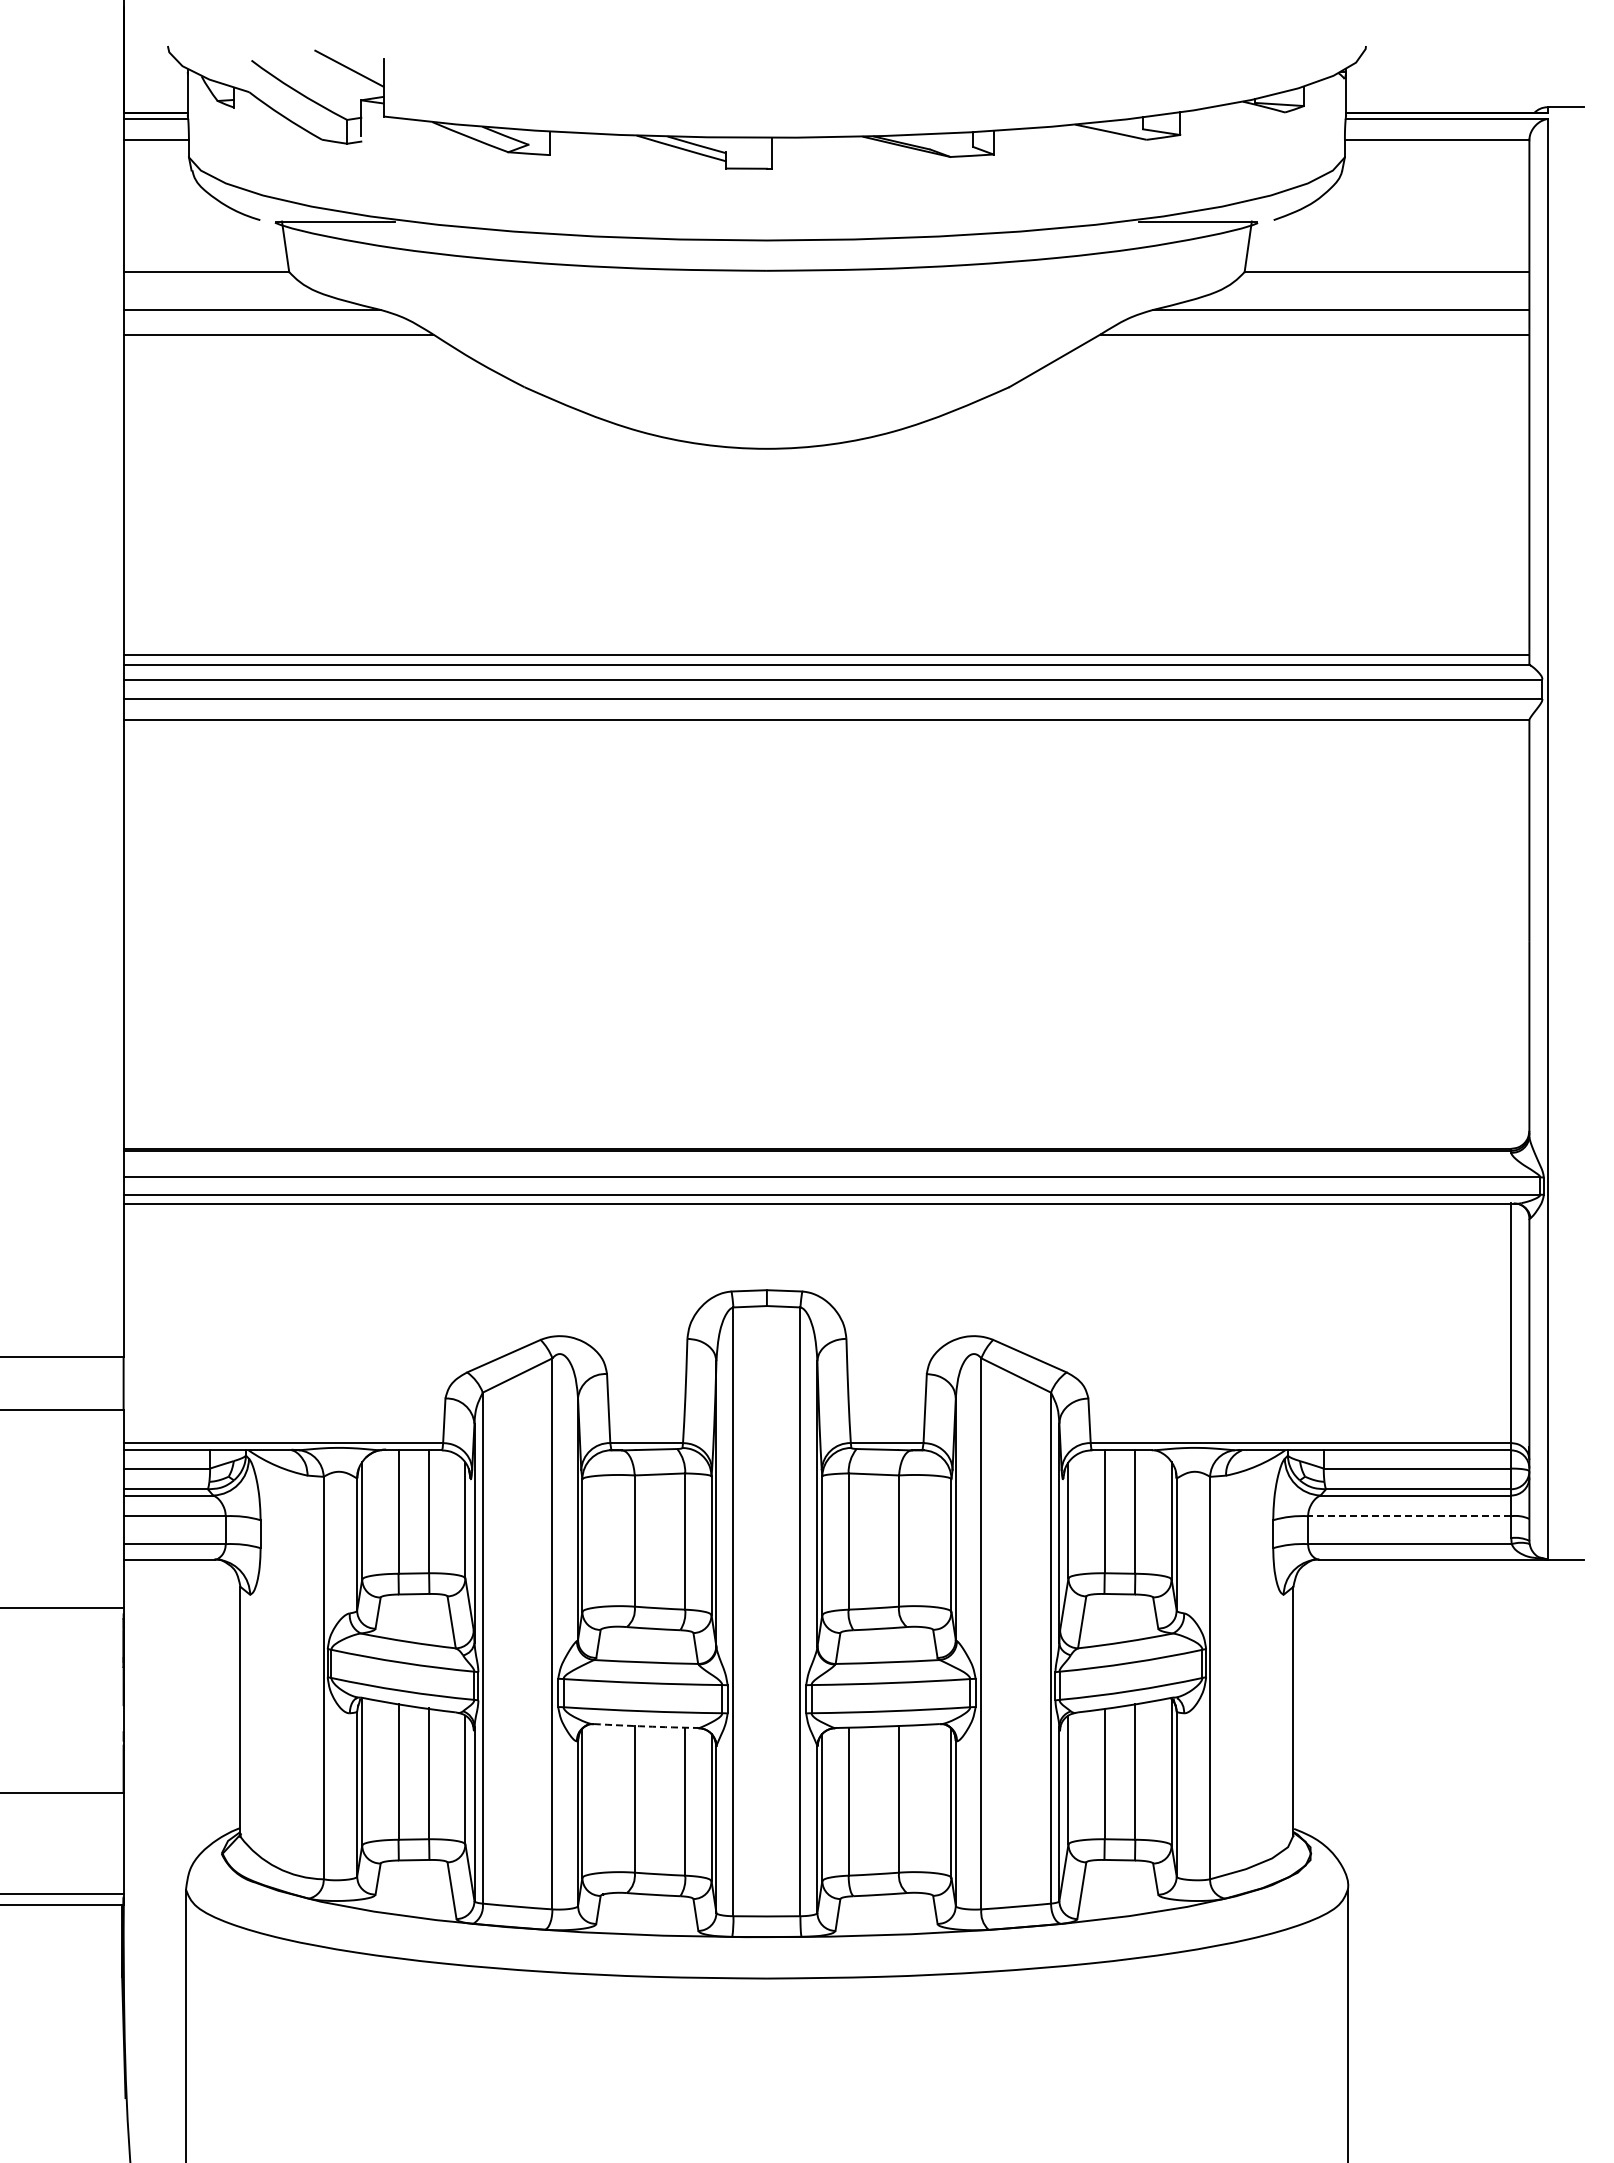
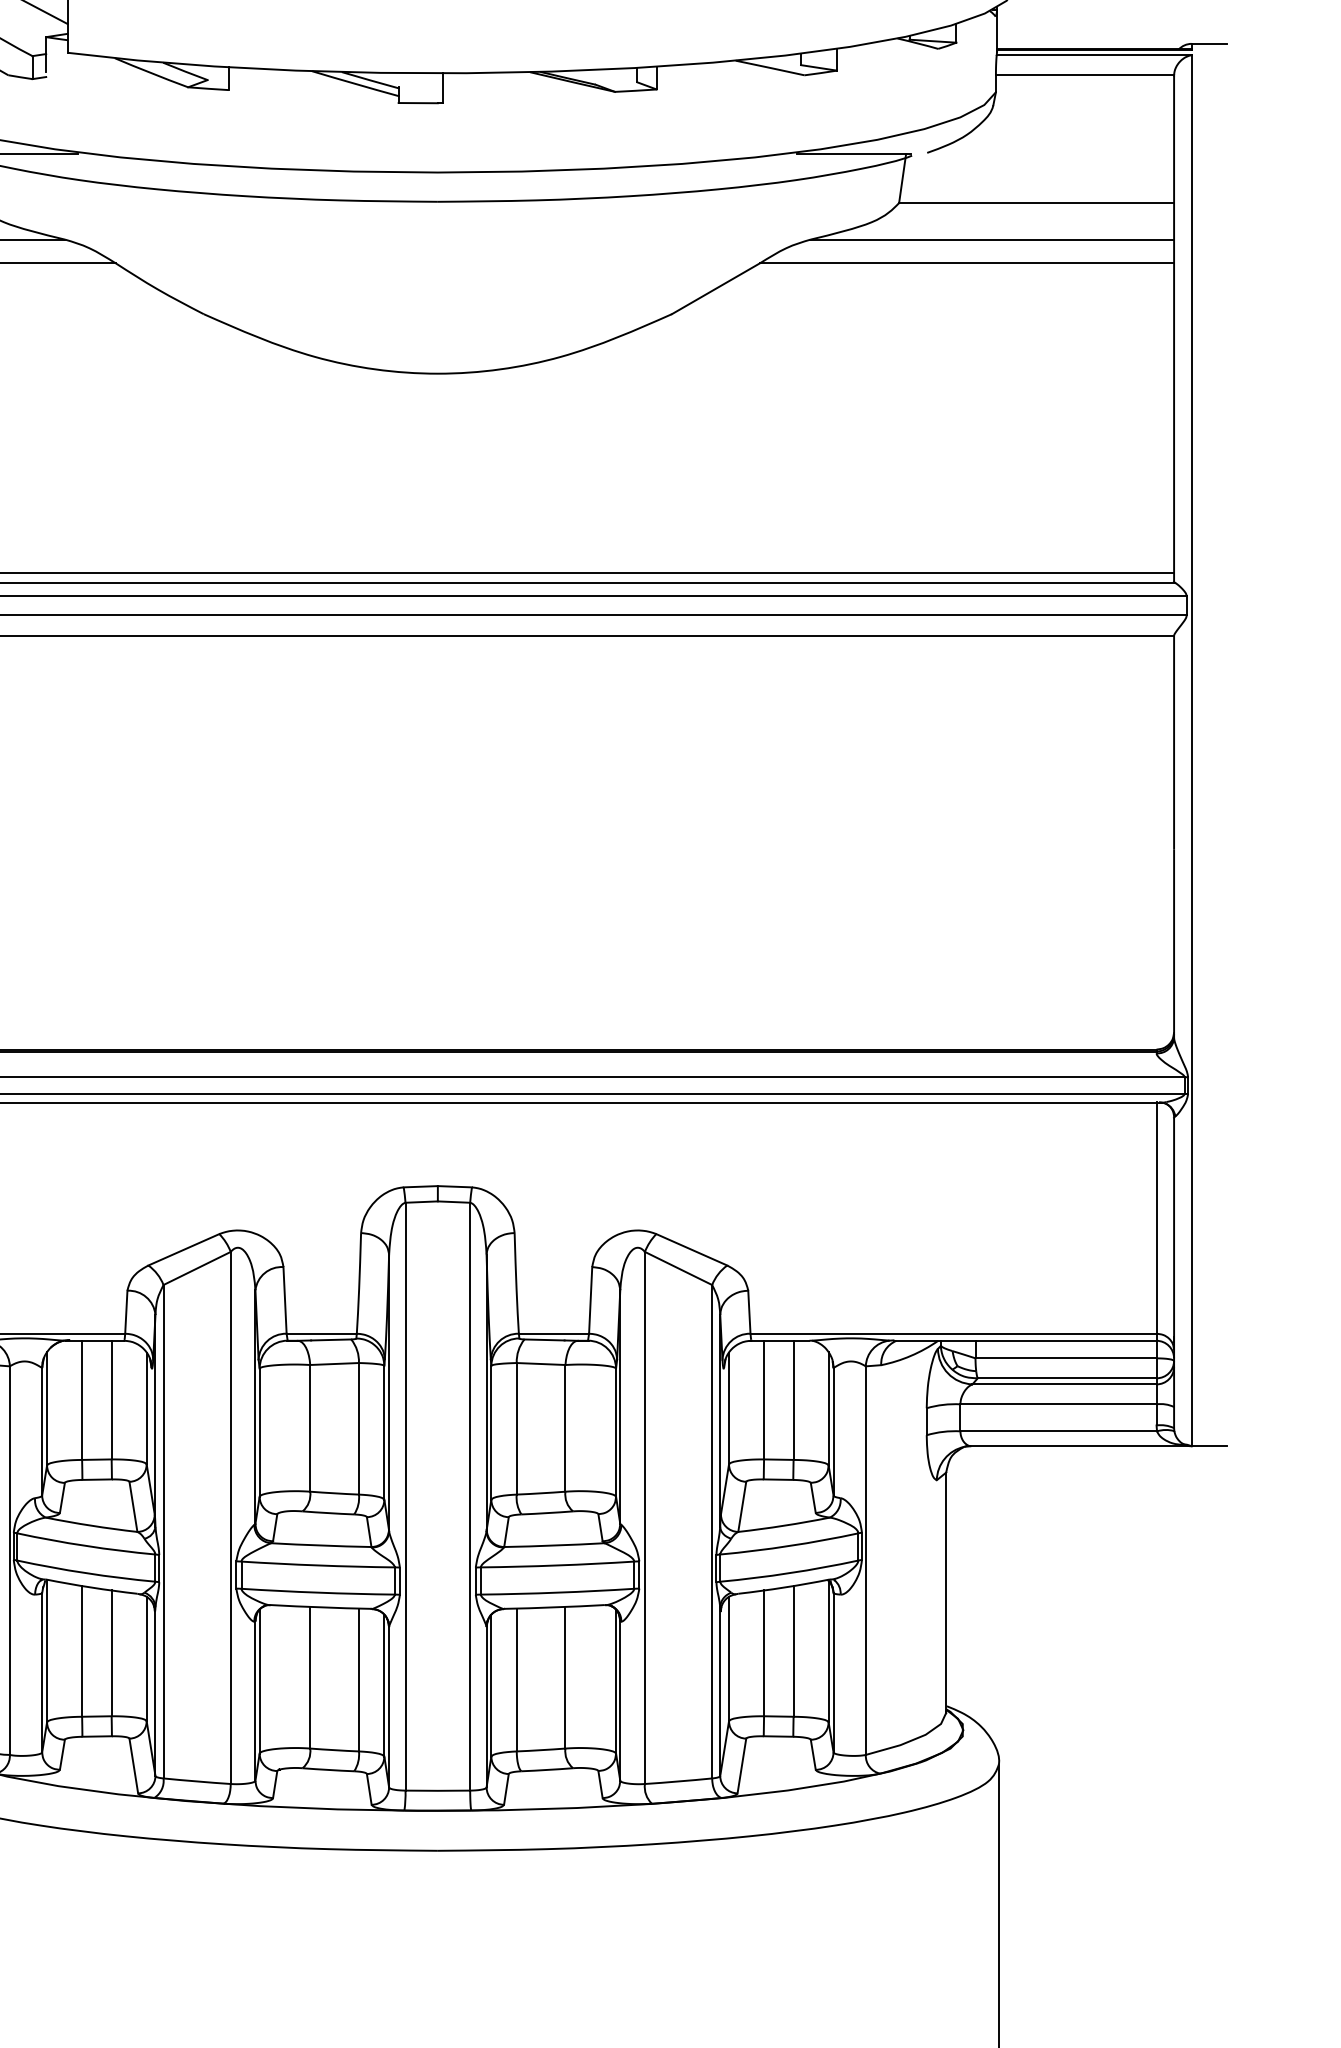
line: (1409, 1516) -> (1058, 1404), dashed -> solid
arc: (646, 1726) -> (321, 1607), dashed -> solid

